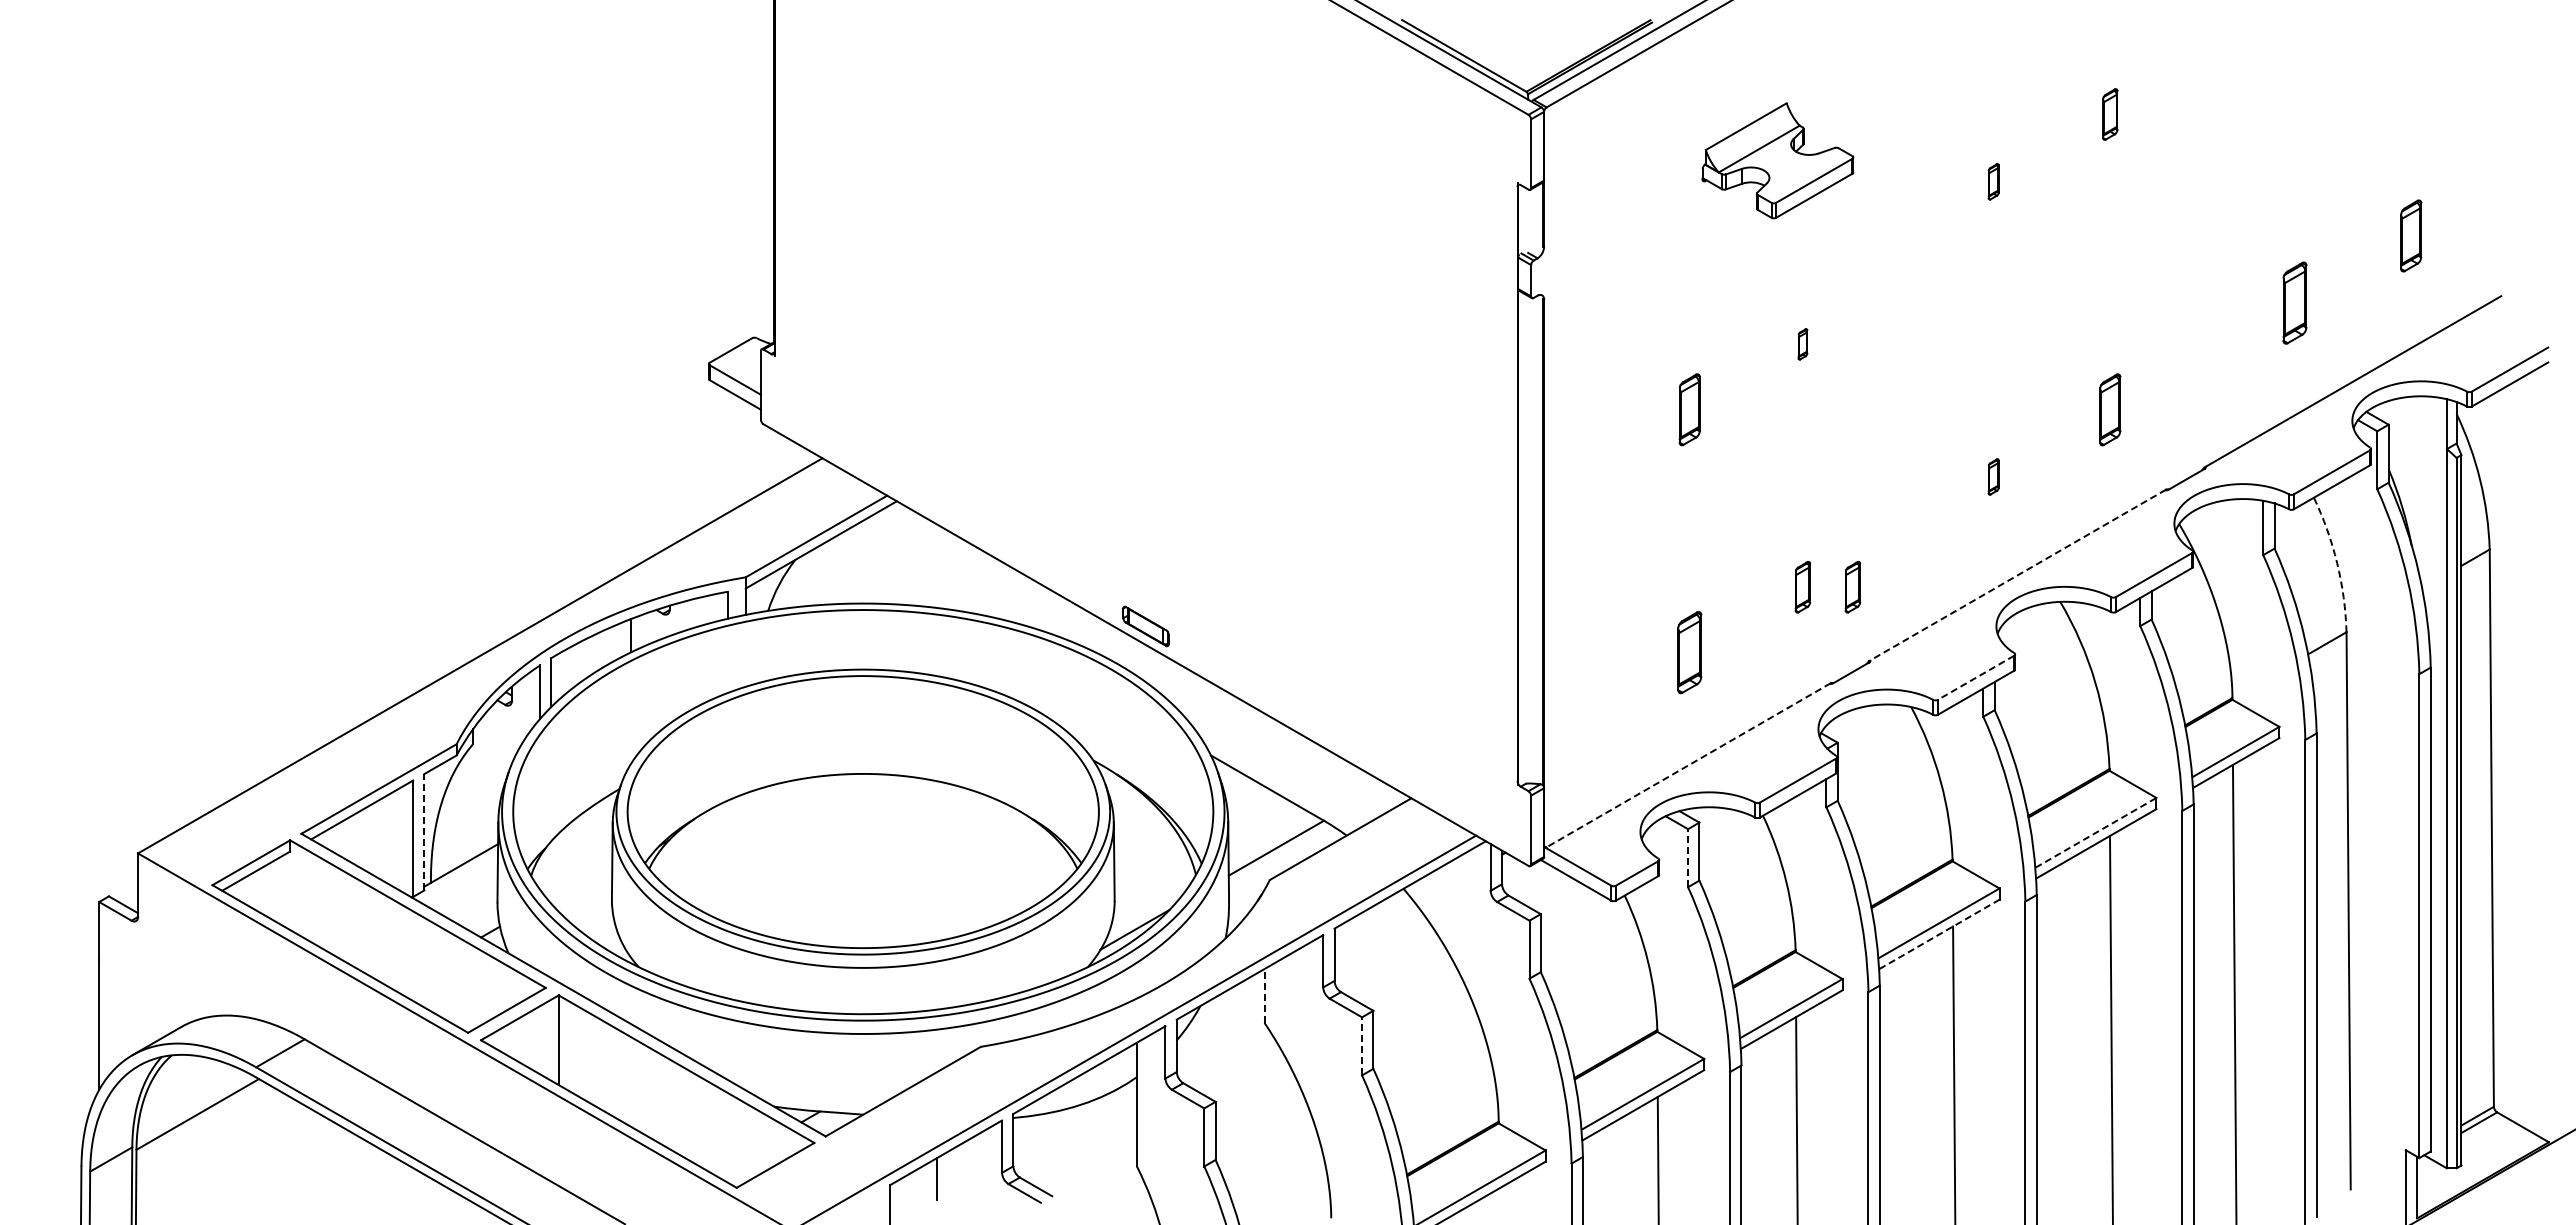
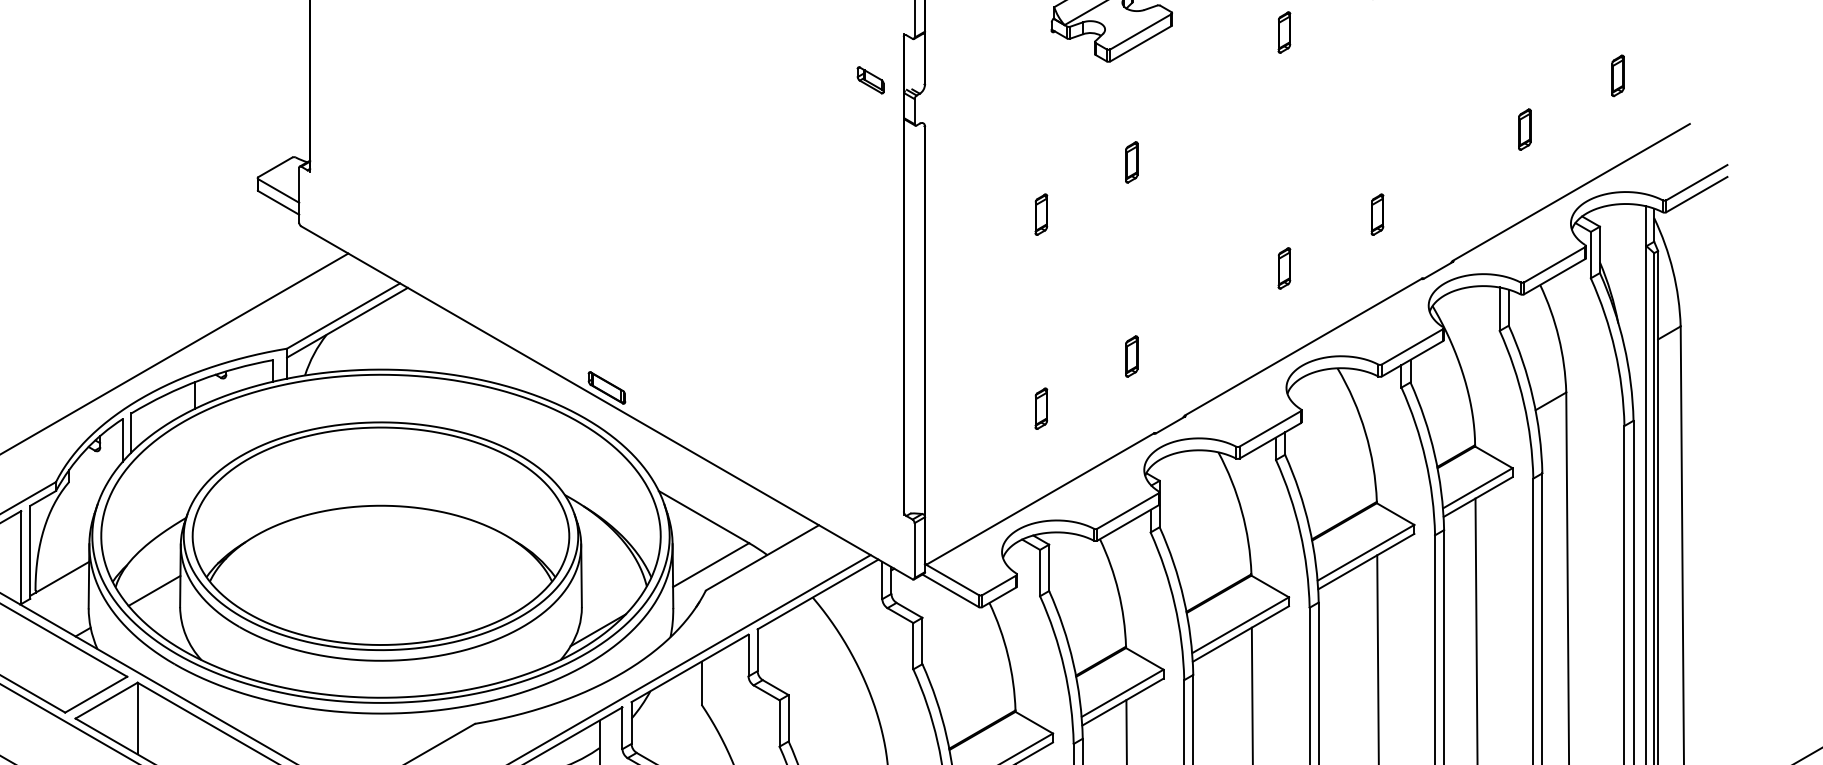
part: (1993, 181) -> (1284, 32), size x1.43
part: (2411, 235) -> (1618, 75), size x0.71
part: (1475, 241) -> (870, 80), added
part: (2294, 303) -> (1524, 129), size x0.62
part: (1802, 344) -> (1131, 162), size x1.67
part: (1689, 409) -> (1041, 214), size x0.71
part: (2110, 409) -> (1377, 214), size x0.71
part: (1993, 476) -> (1284, 268), size x1.43
arc: (2337, 563) -> (1559, 337), dashed -> solid
line: (2017, 575) -> (1303, 347), dashed -> solid
part: (1852, 587) -> (1171, 356), removed
part: (1689, 652) -> (1041, 408), size x0.62
line: (1975, 678) -> (1269, 429), dashed -> solid
line: (1689, 765) -> (1041, 499), dashed -> solid
line: (424, 831) -> (30, 551), dashed -> solid
line: (2096, 832) -> (1366, 552), dashed -> solid
line: (1688, 857) -> (1040, 572), dashed -> solid
line: (579, 880) -> (154, 590), added
line: (1939, 934) -> (1241, 634), dashed -> solid
line: (1264, 995) -> (701, 682), dashed -> solid
line: (1362, 1045) -> (779, 722), dashed -> solid

